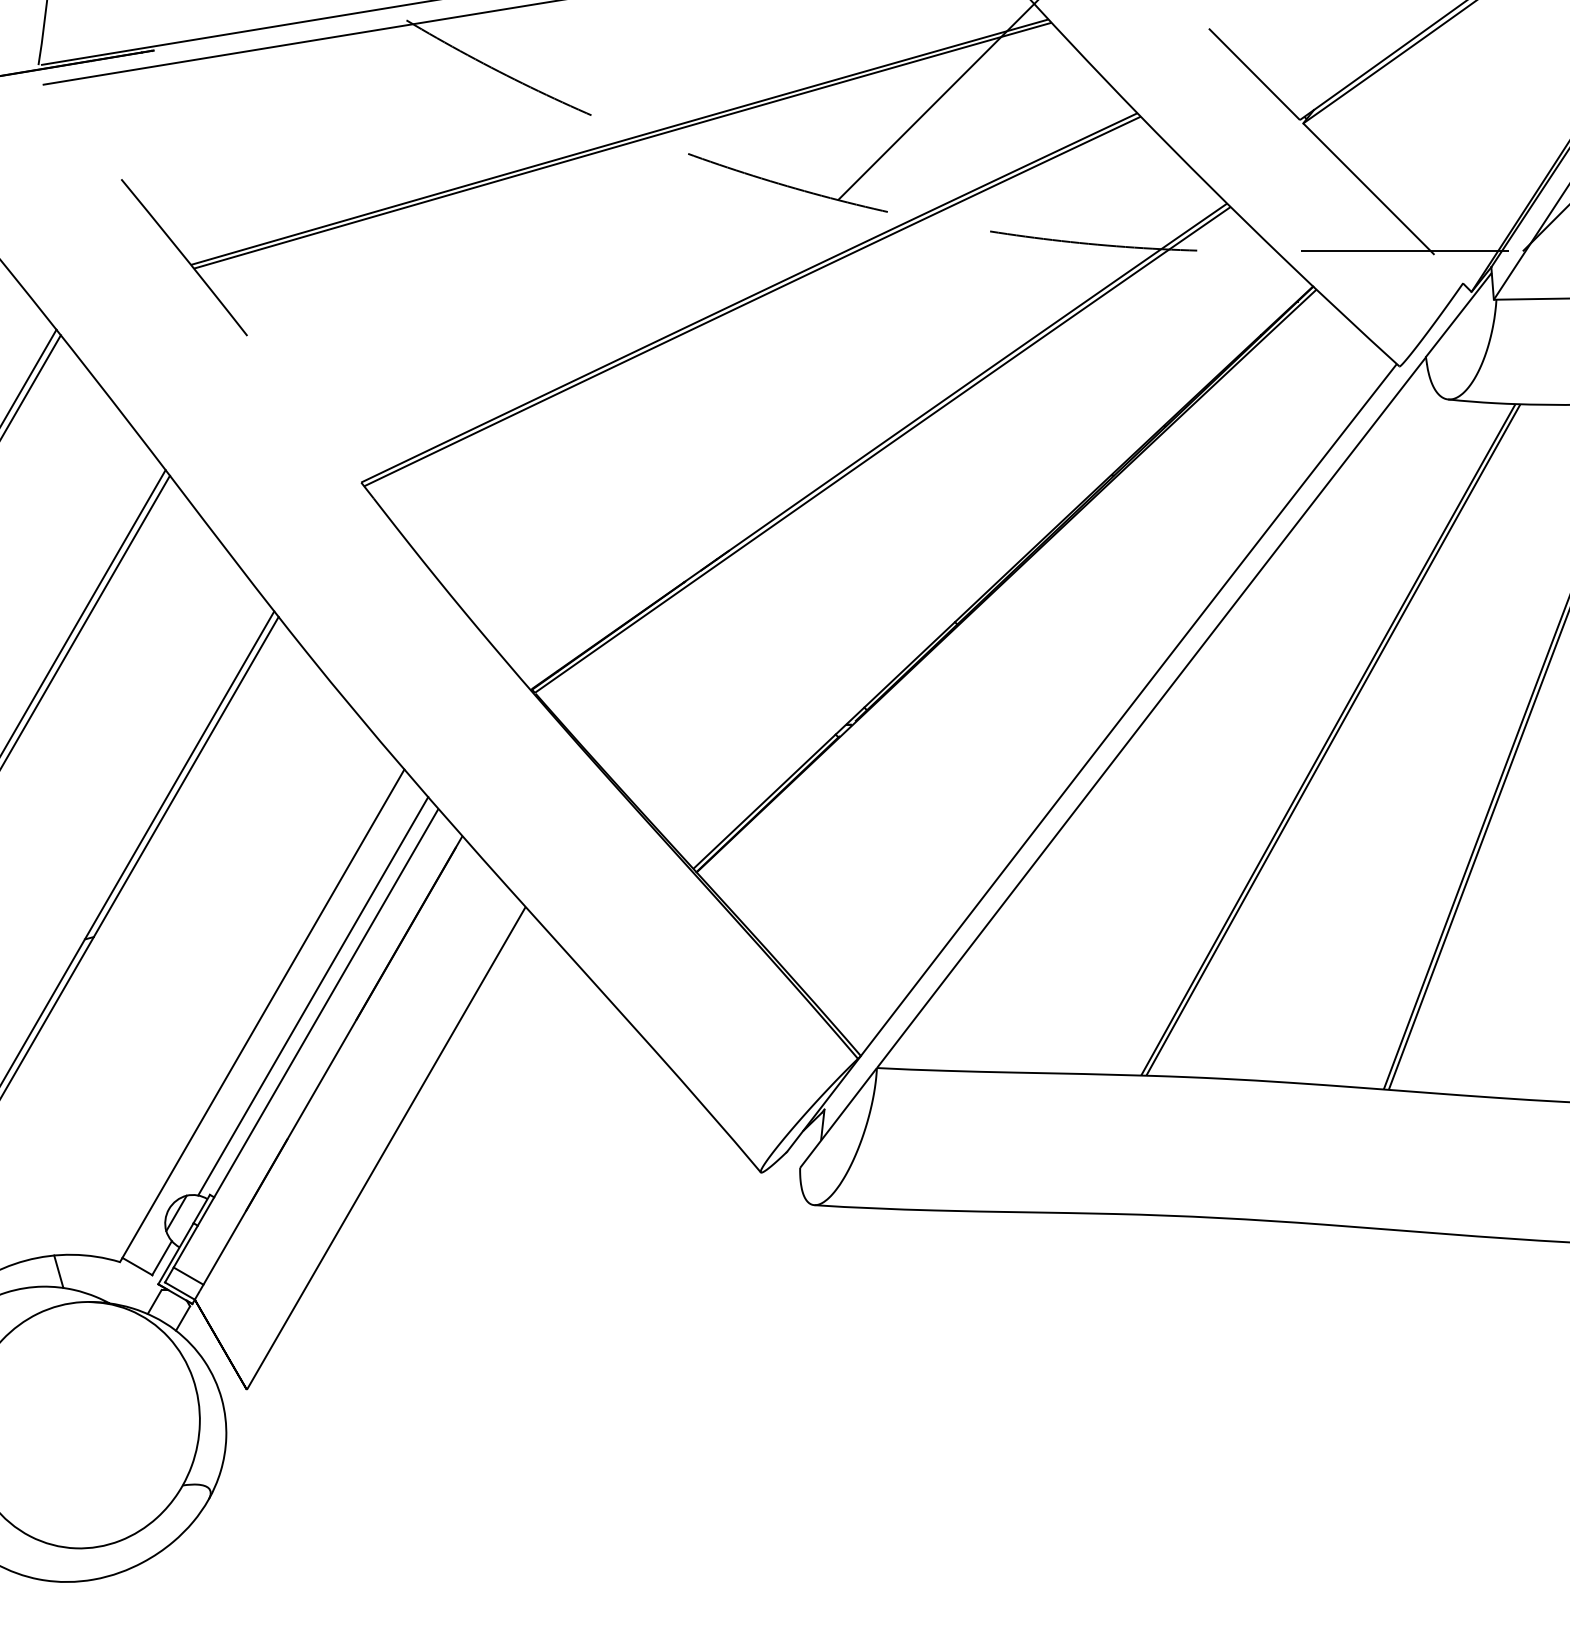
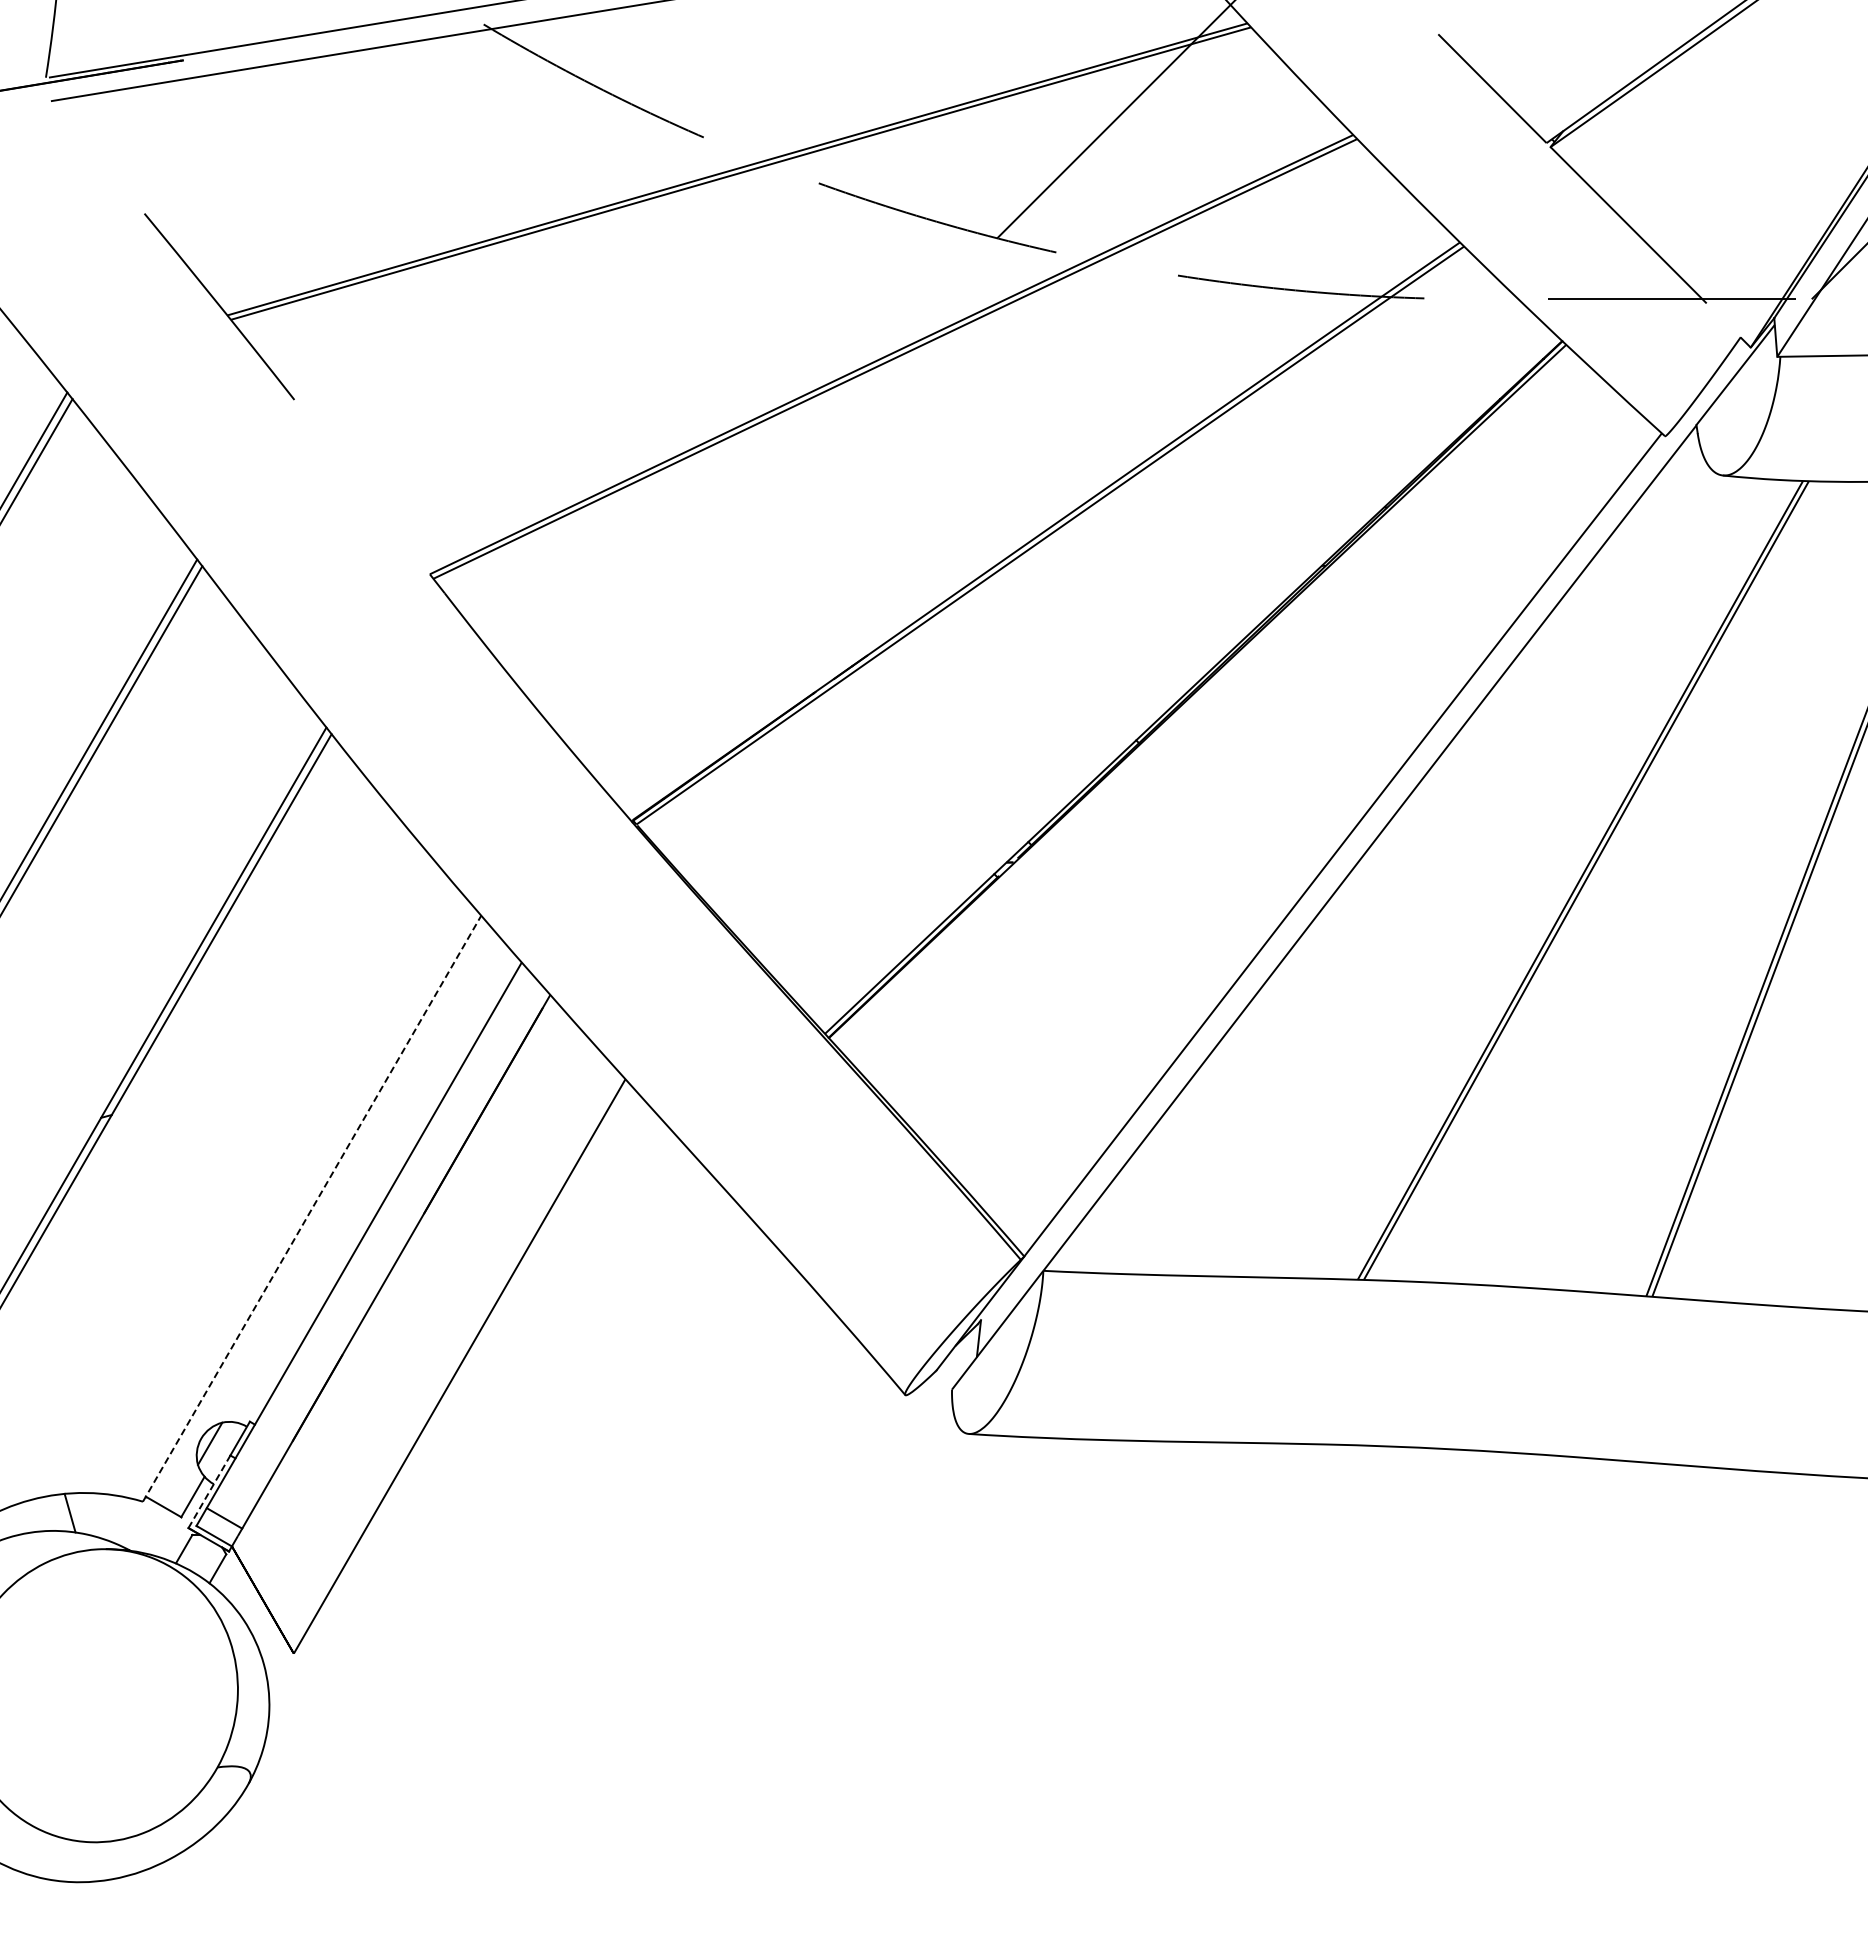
line: (313, 996) -> (372, 1185), removed
line: (262, 1015) -> (312, 1208), solid -> dashed
line: (175, 1253) -> (209, 1491), solid -> dashed

